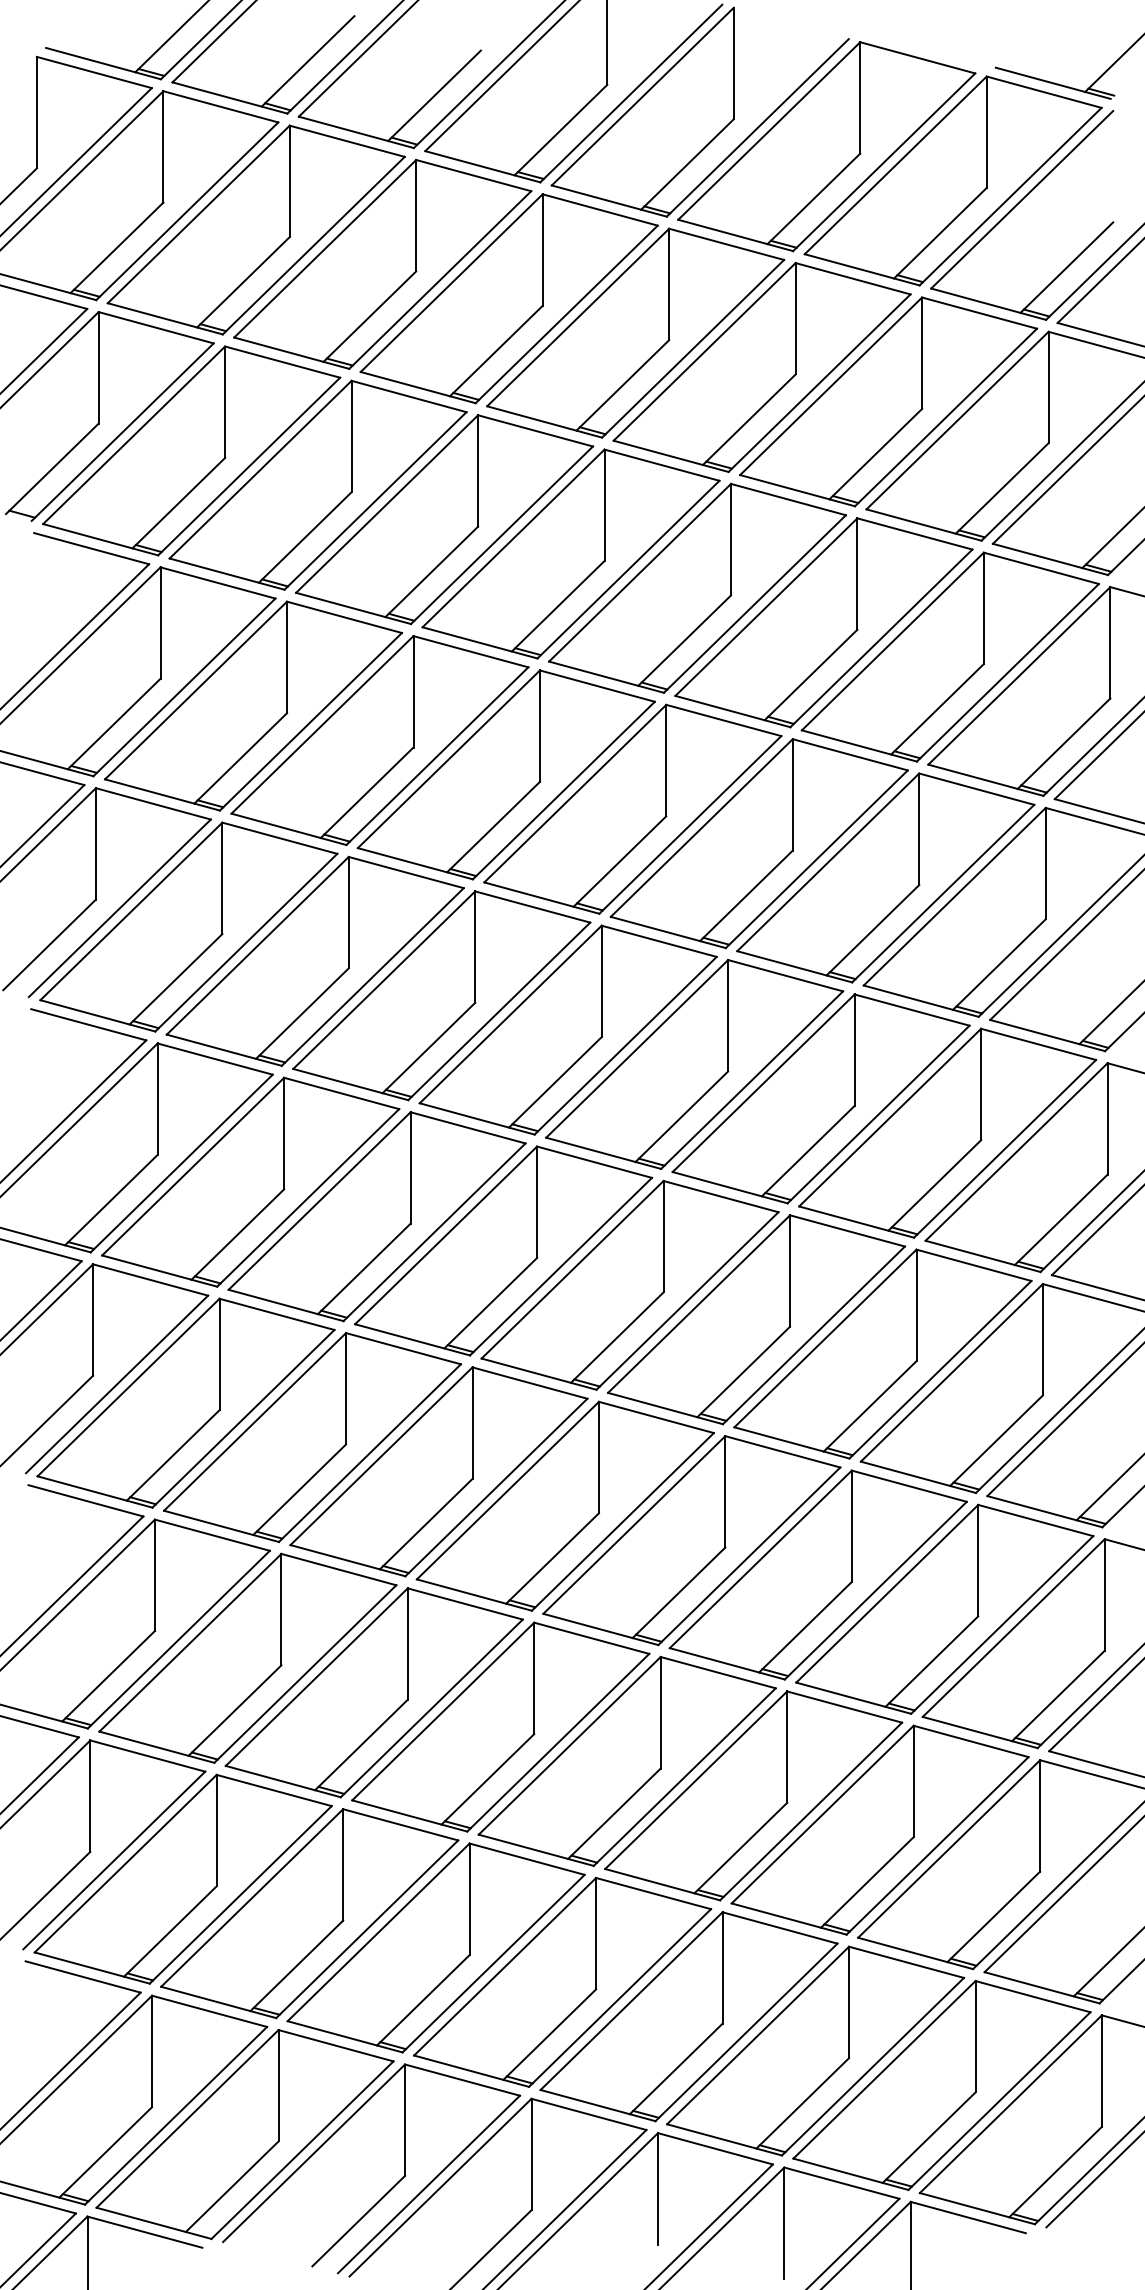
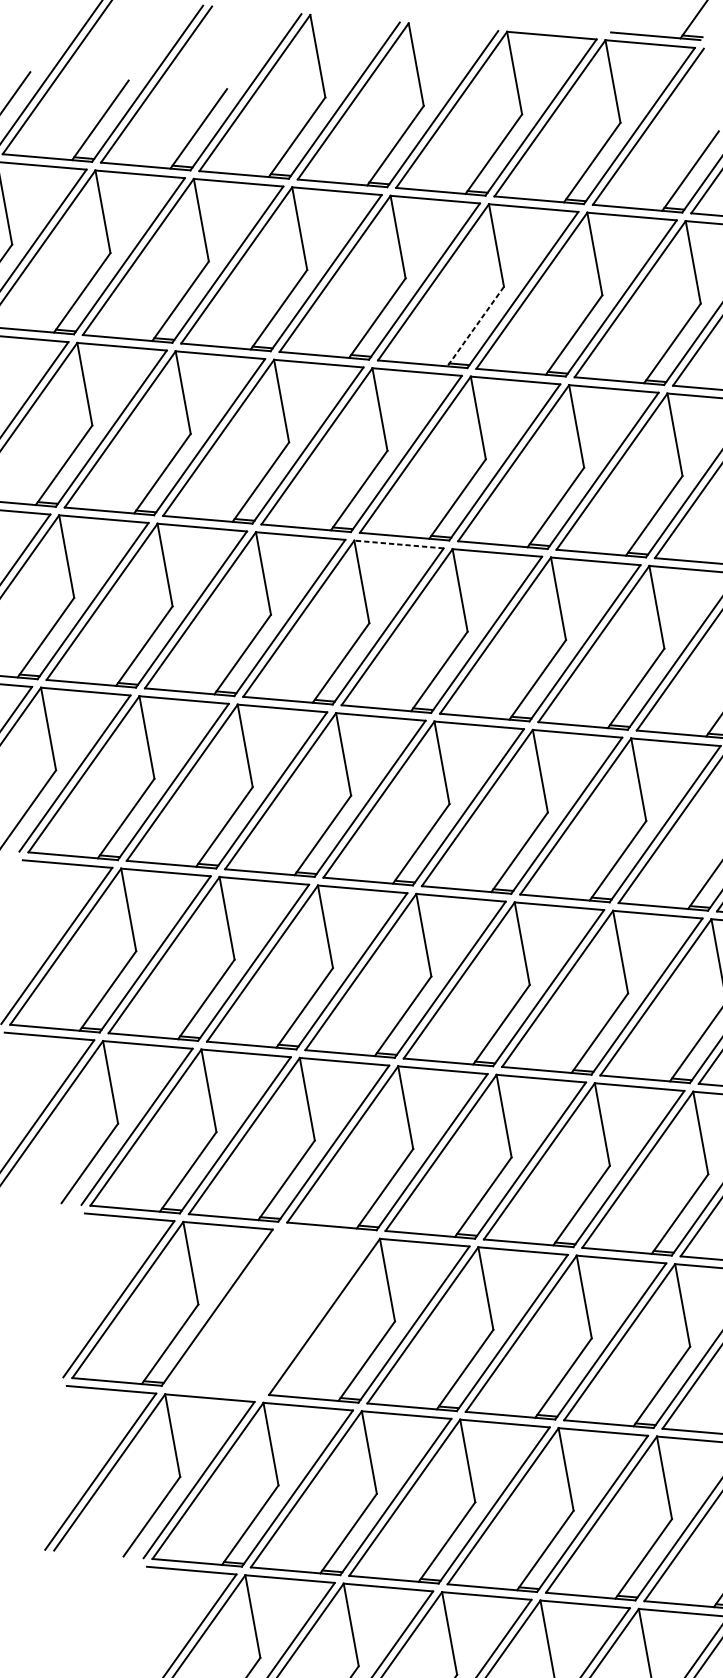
line: (749, 419) -> (475, 326), solid -> dashed
line: (597, 686) -> (399, 544), solid -> dashed
part: (247, 1657) -> (270, 1311), removed

